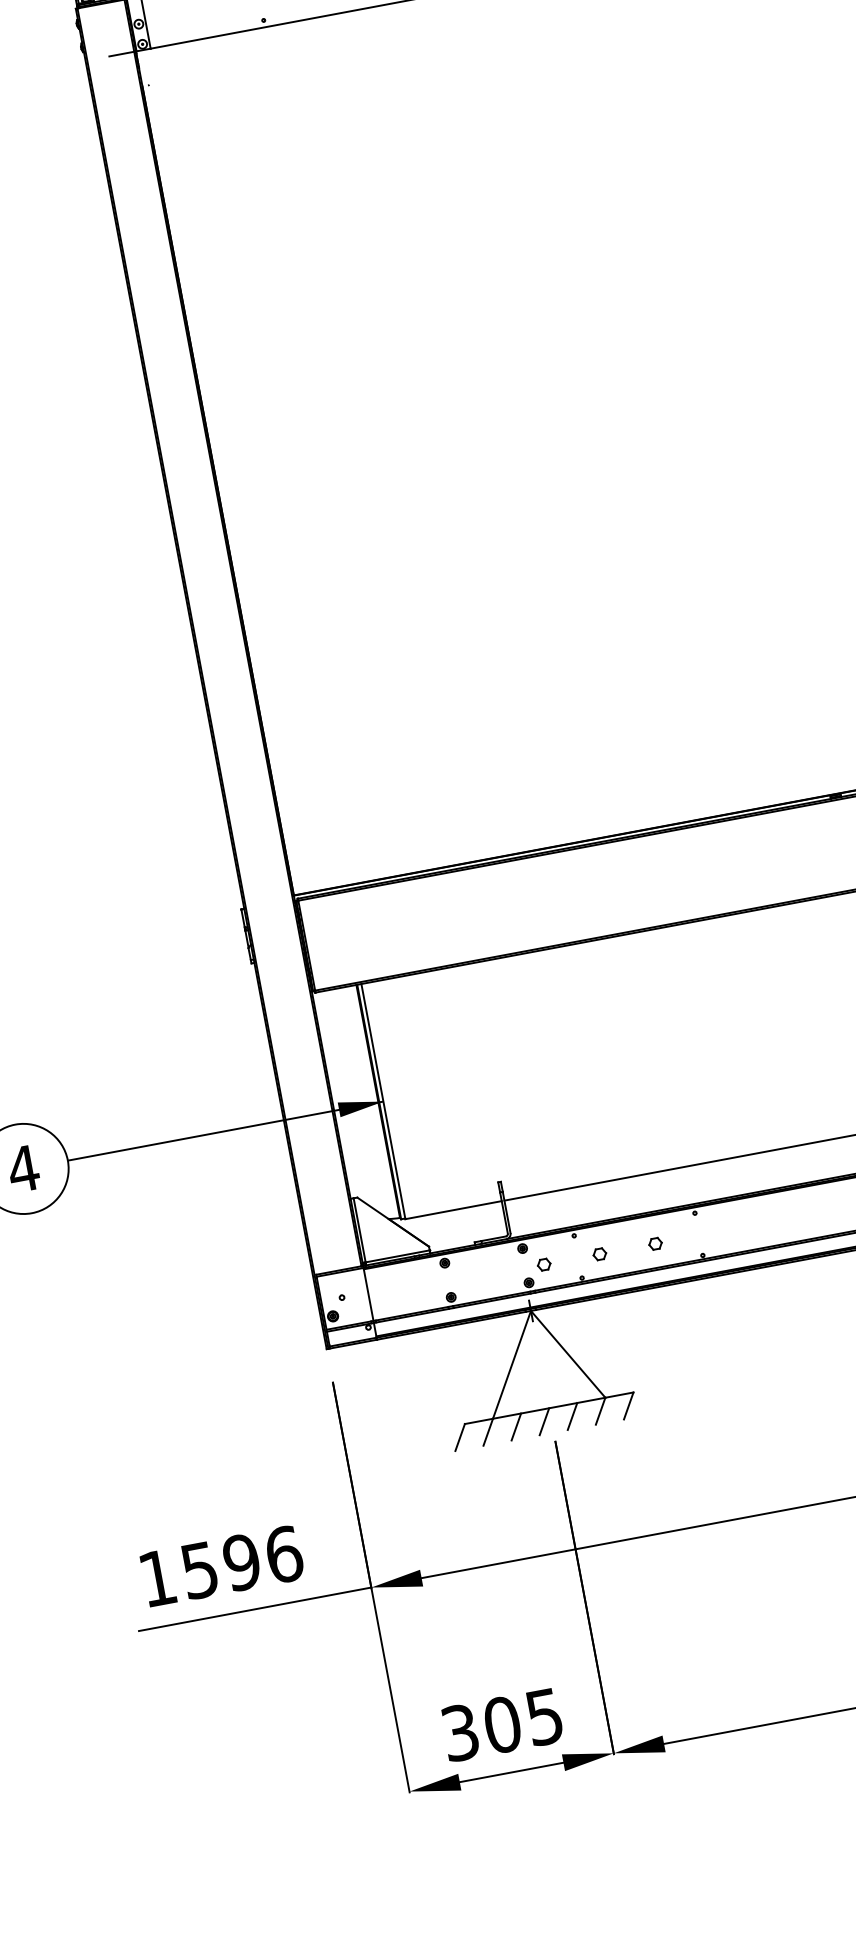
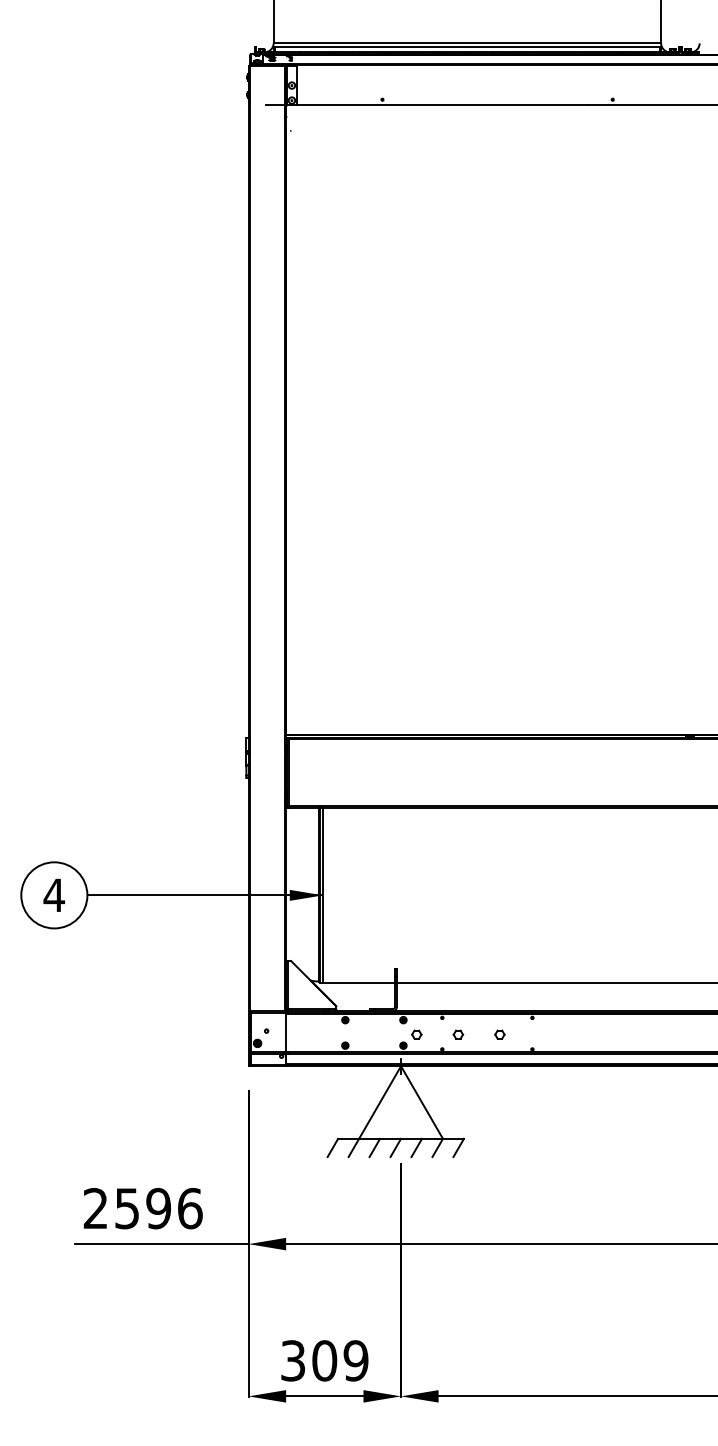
text: (157, 1578) -> (95, 1208), 1596 -> 2596
text: (543, 1716) -> (355, 1360), 305 -> 309

